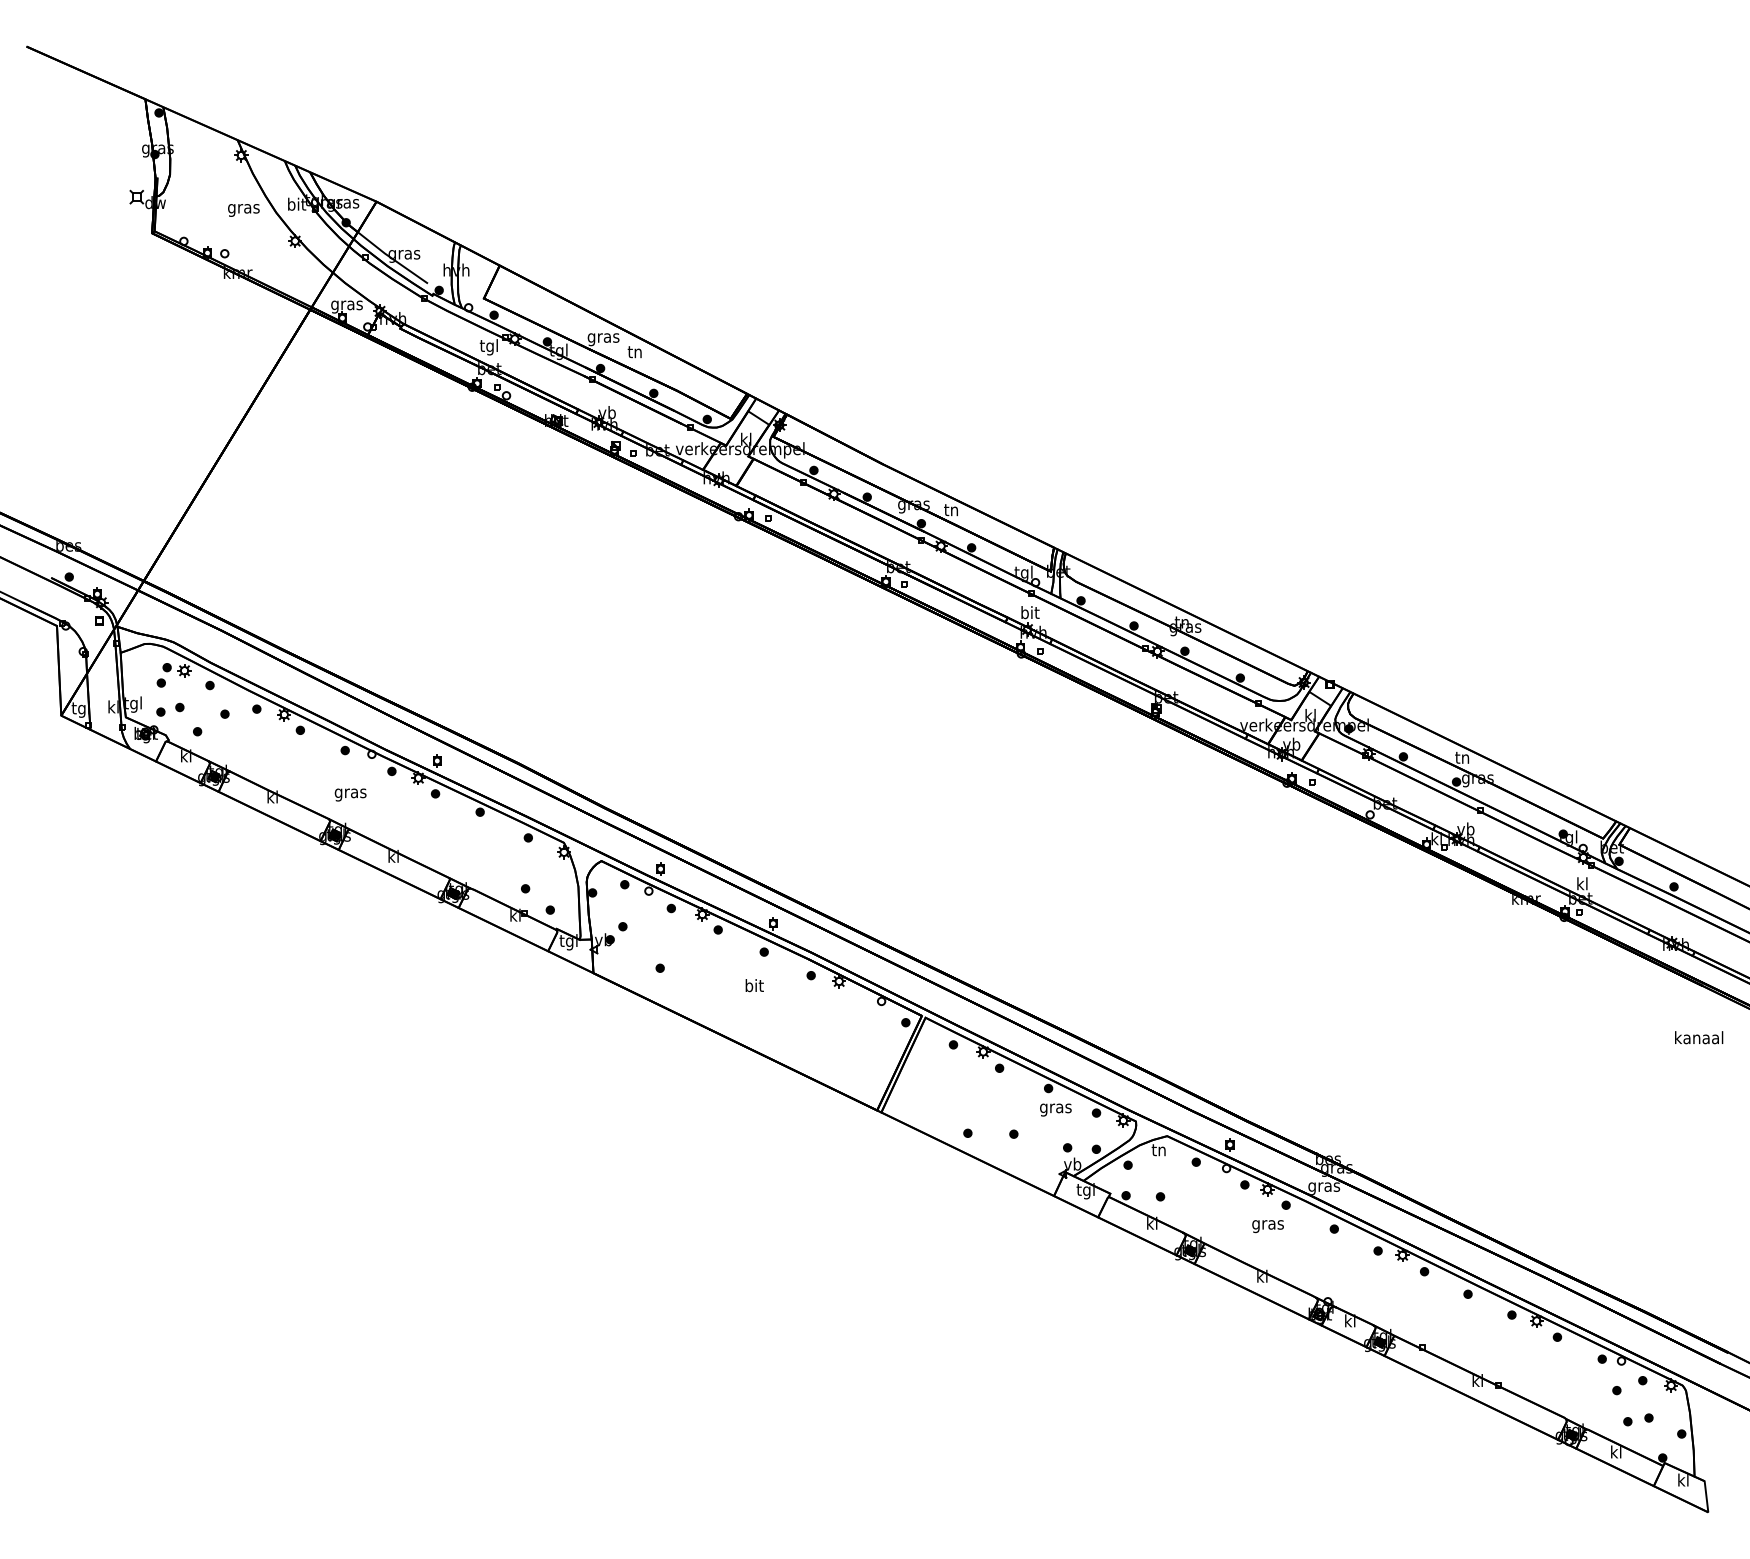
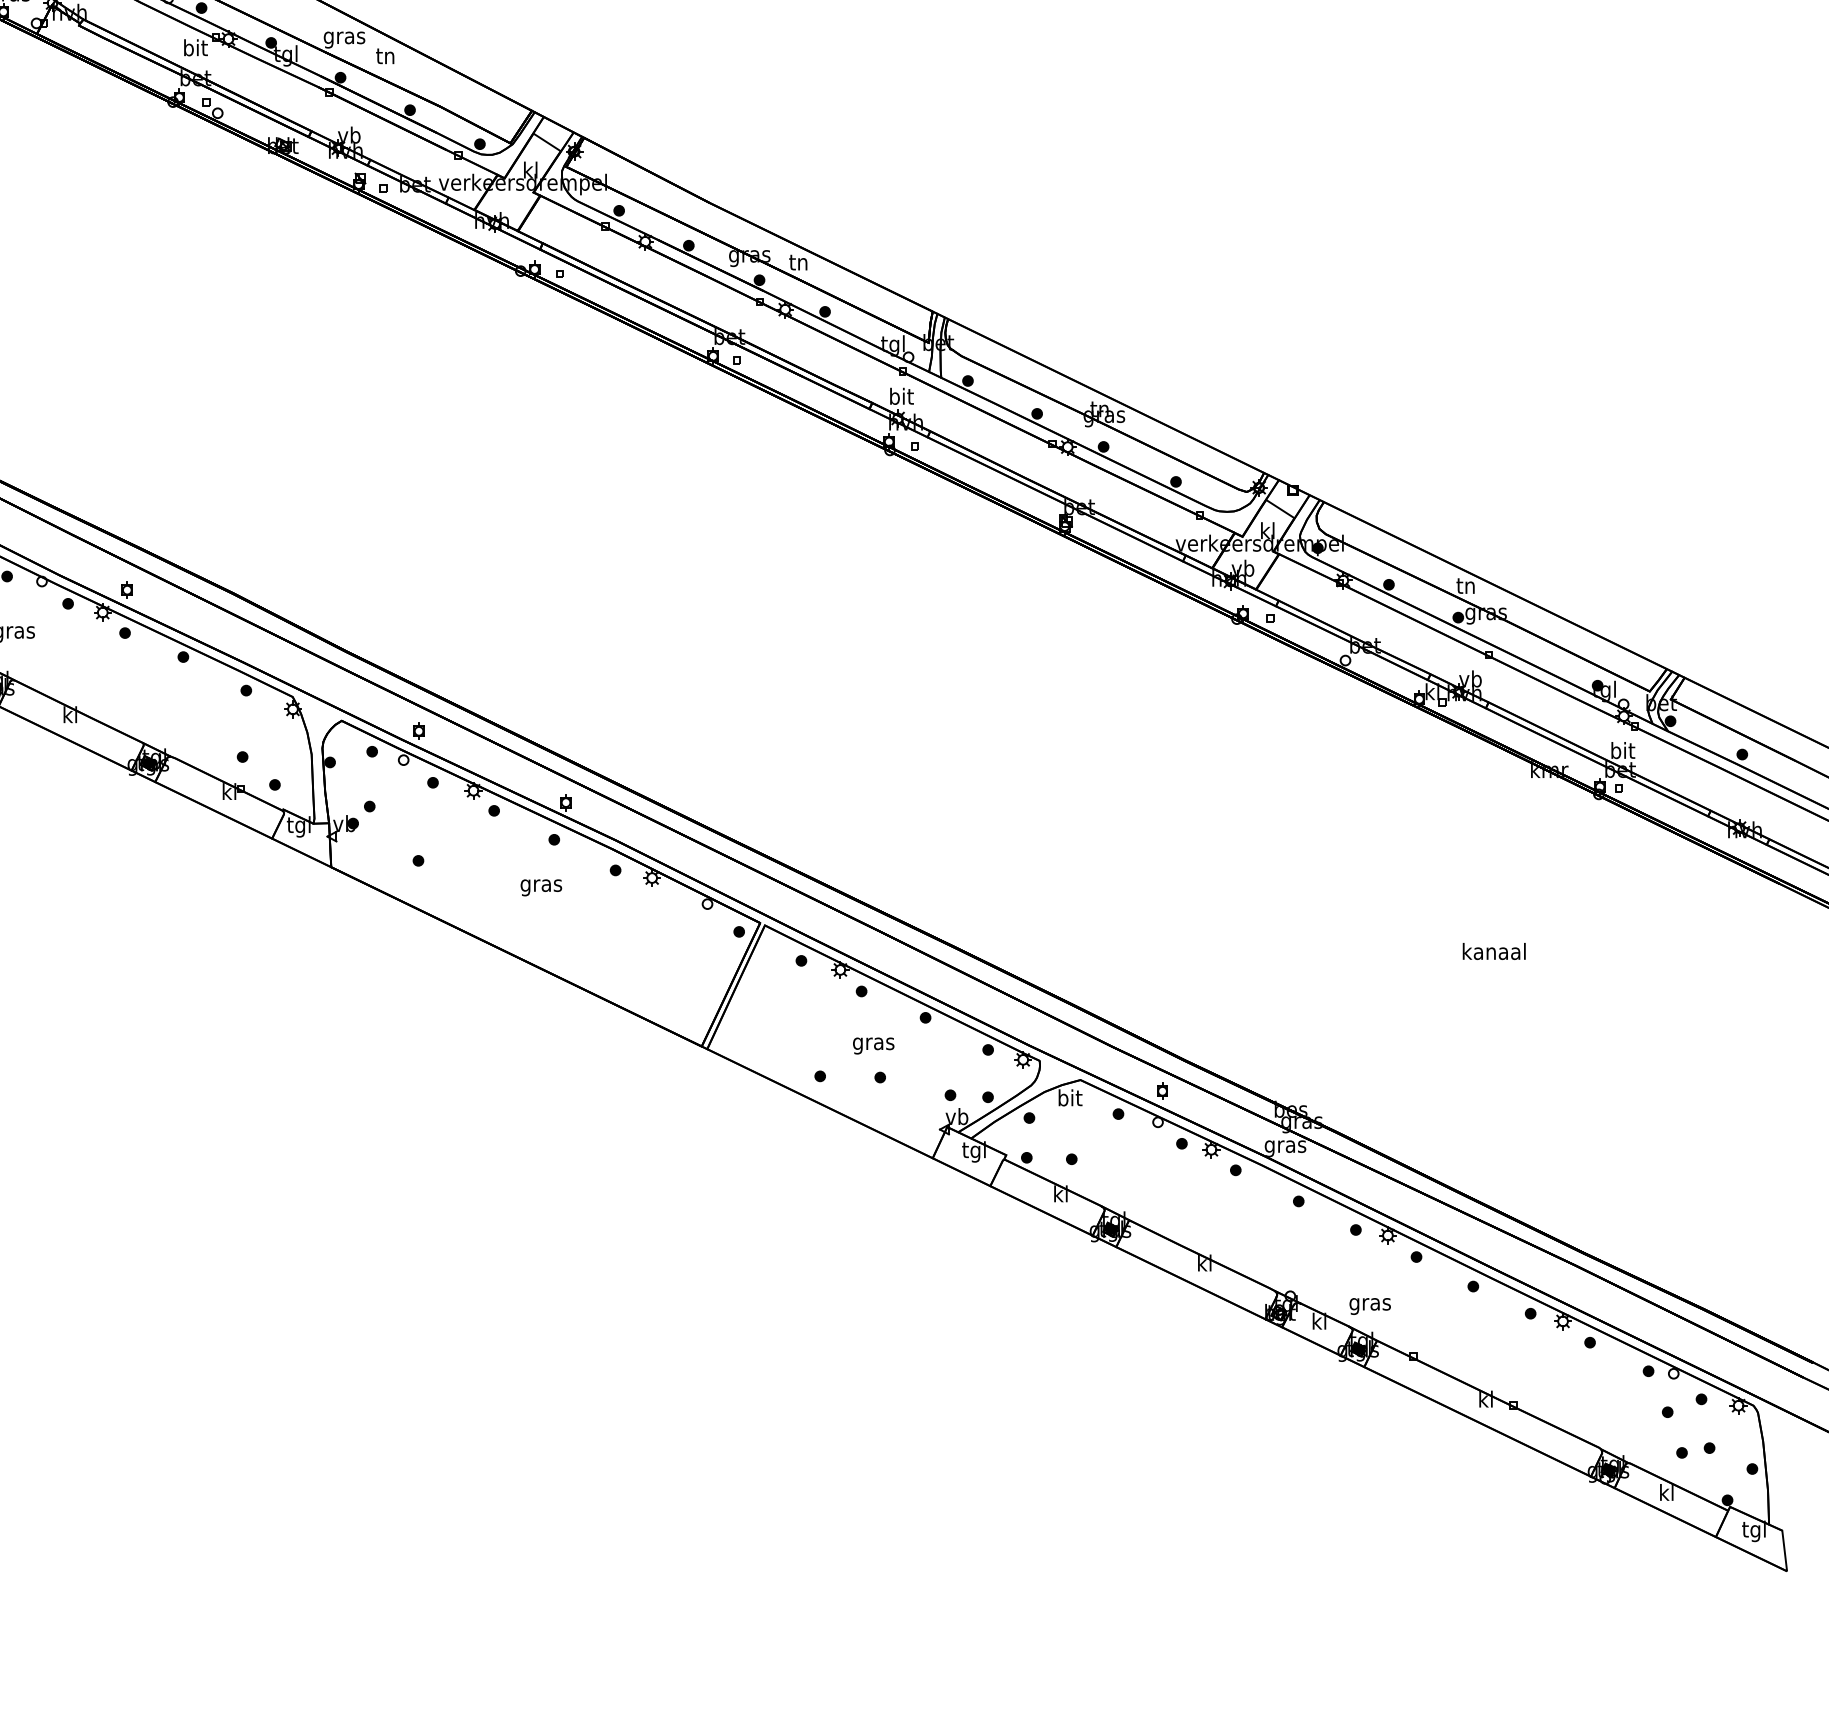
text: (488, 347) -> (194, 50), tgl -> bit
text: (1582, 883) -> (1622, 750), kl -> bit
text: (754, 987) -> (541, 885), bit -> gras
text: (1699, 1037) -> (1494, 951), moved
text: (1055, 1109) -> (873, 1045), moved
text: (1159, 1149) -> (1070, 1097), tn -> bit
text: (1267, 1226) -> (1369, 1306), moved
text: (1682, 1481) -> (1753, 1531), kl -> tgl

